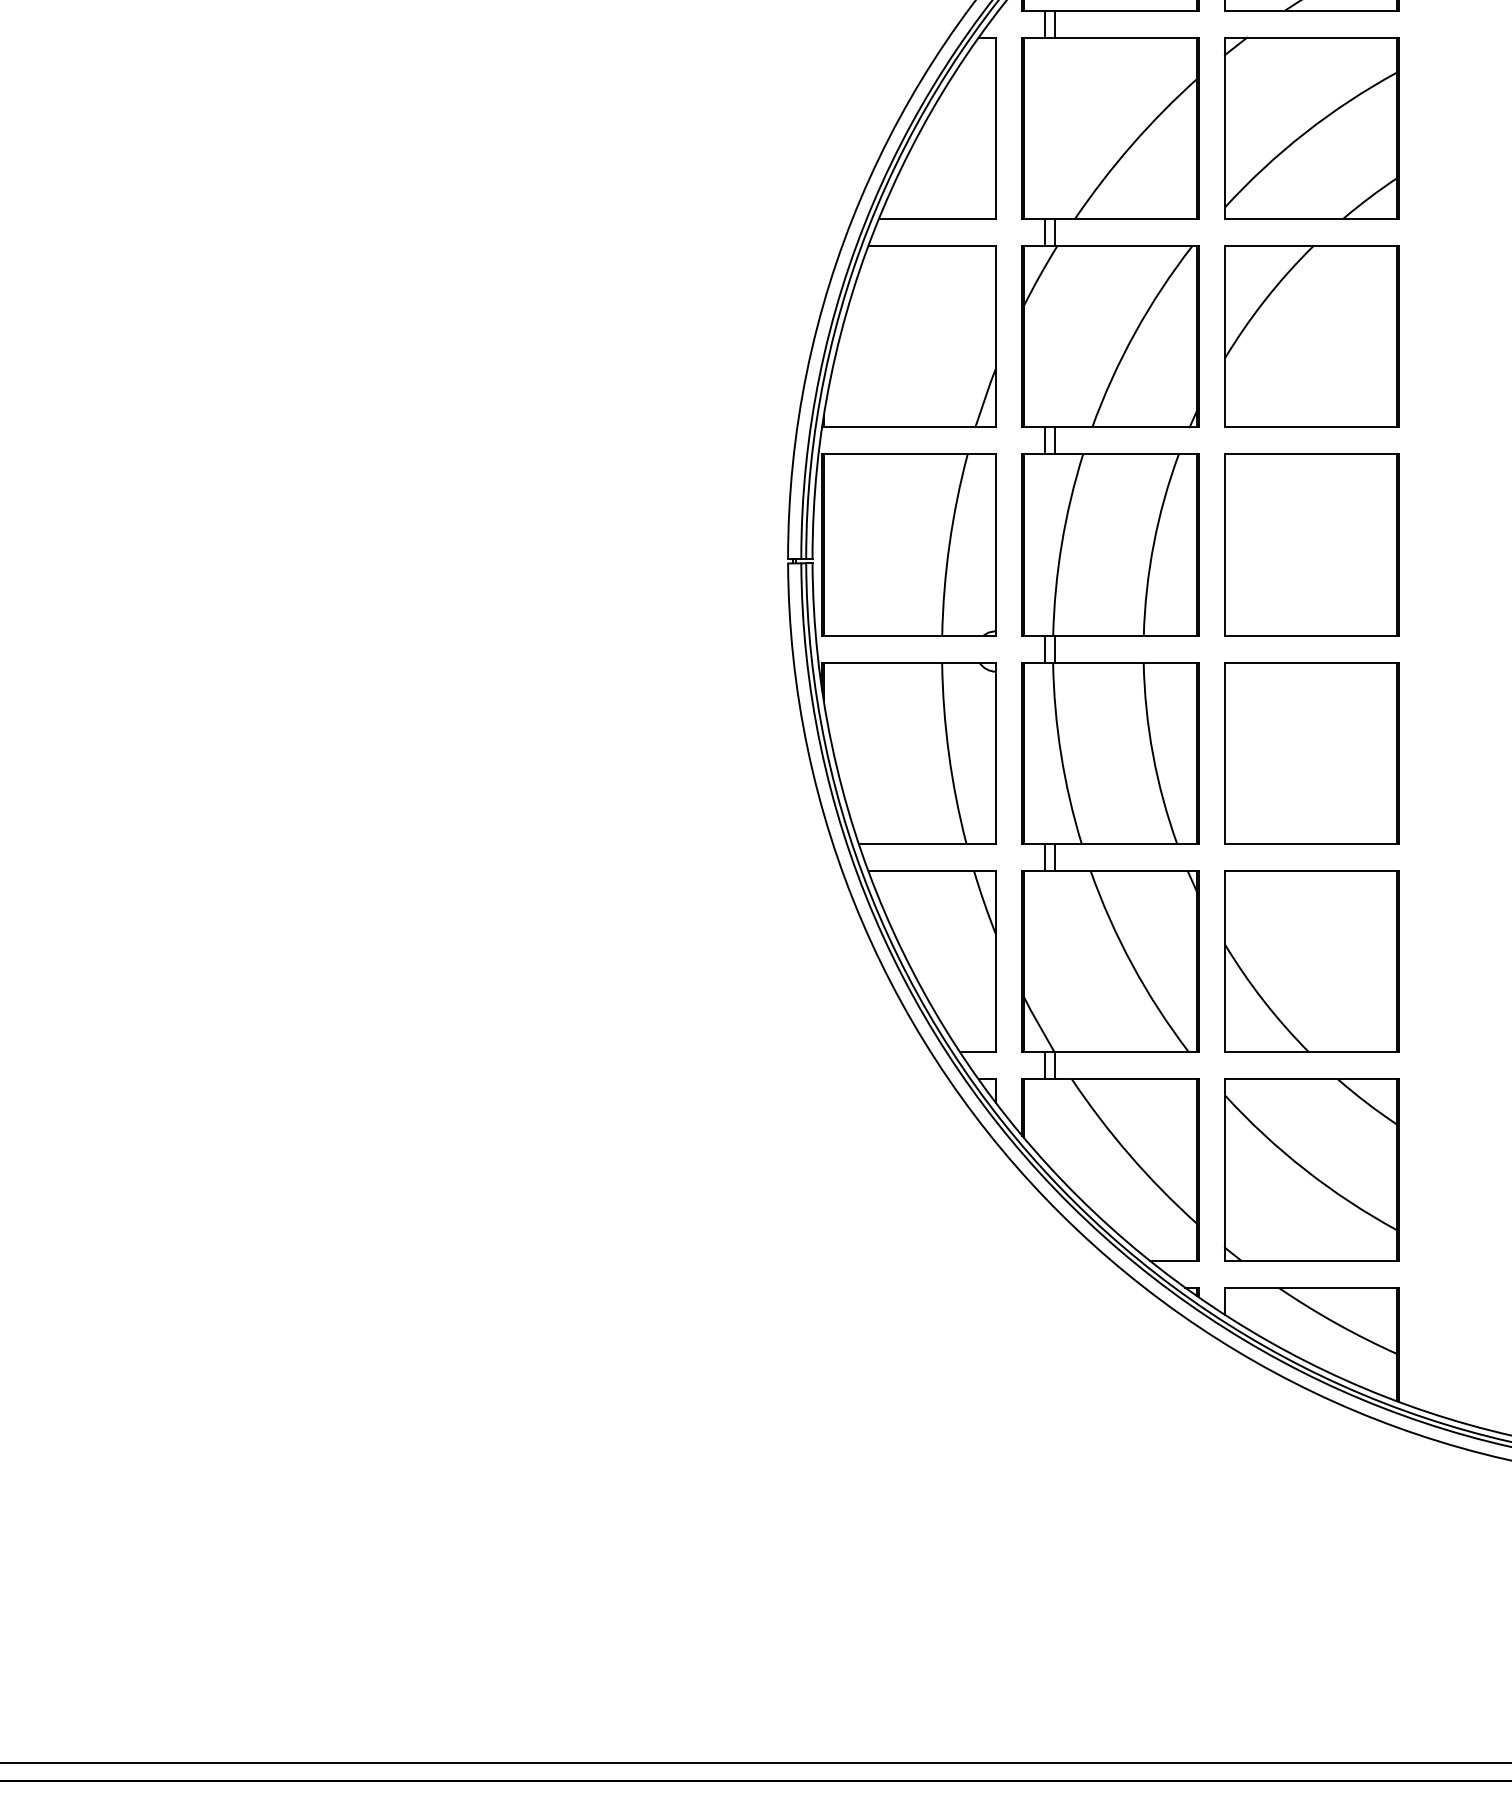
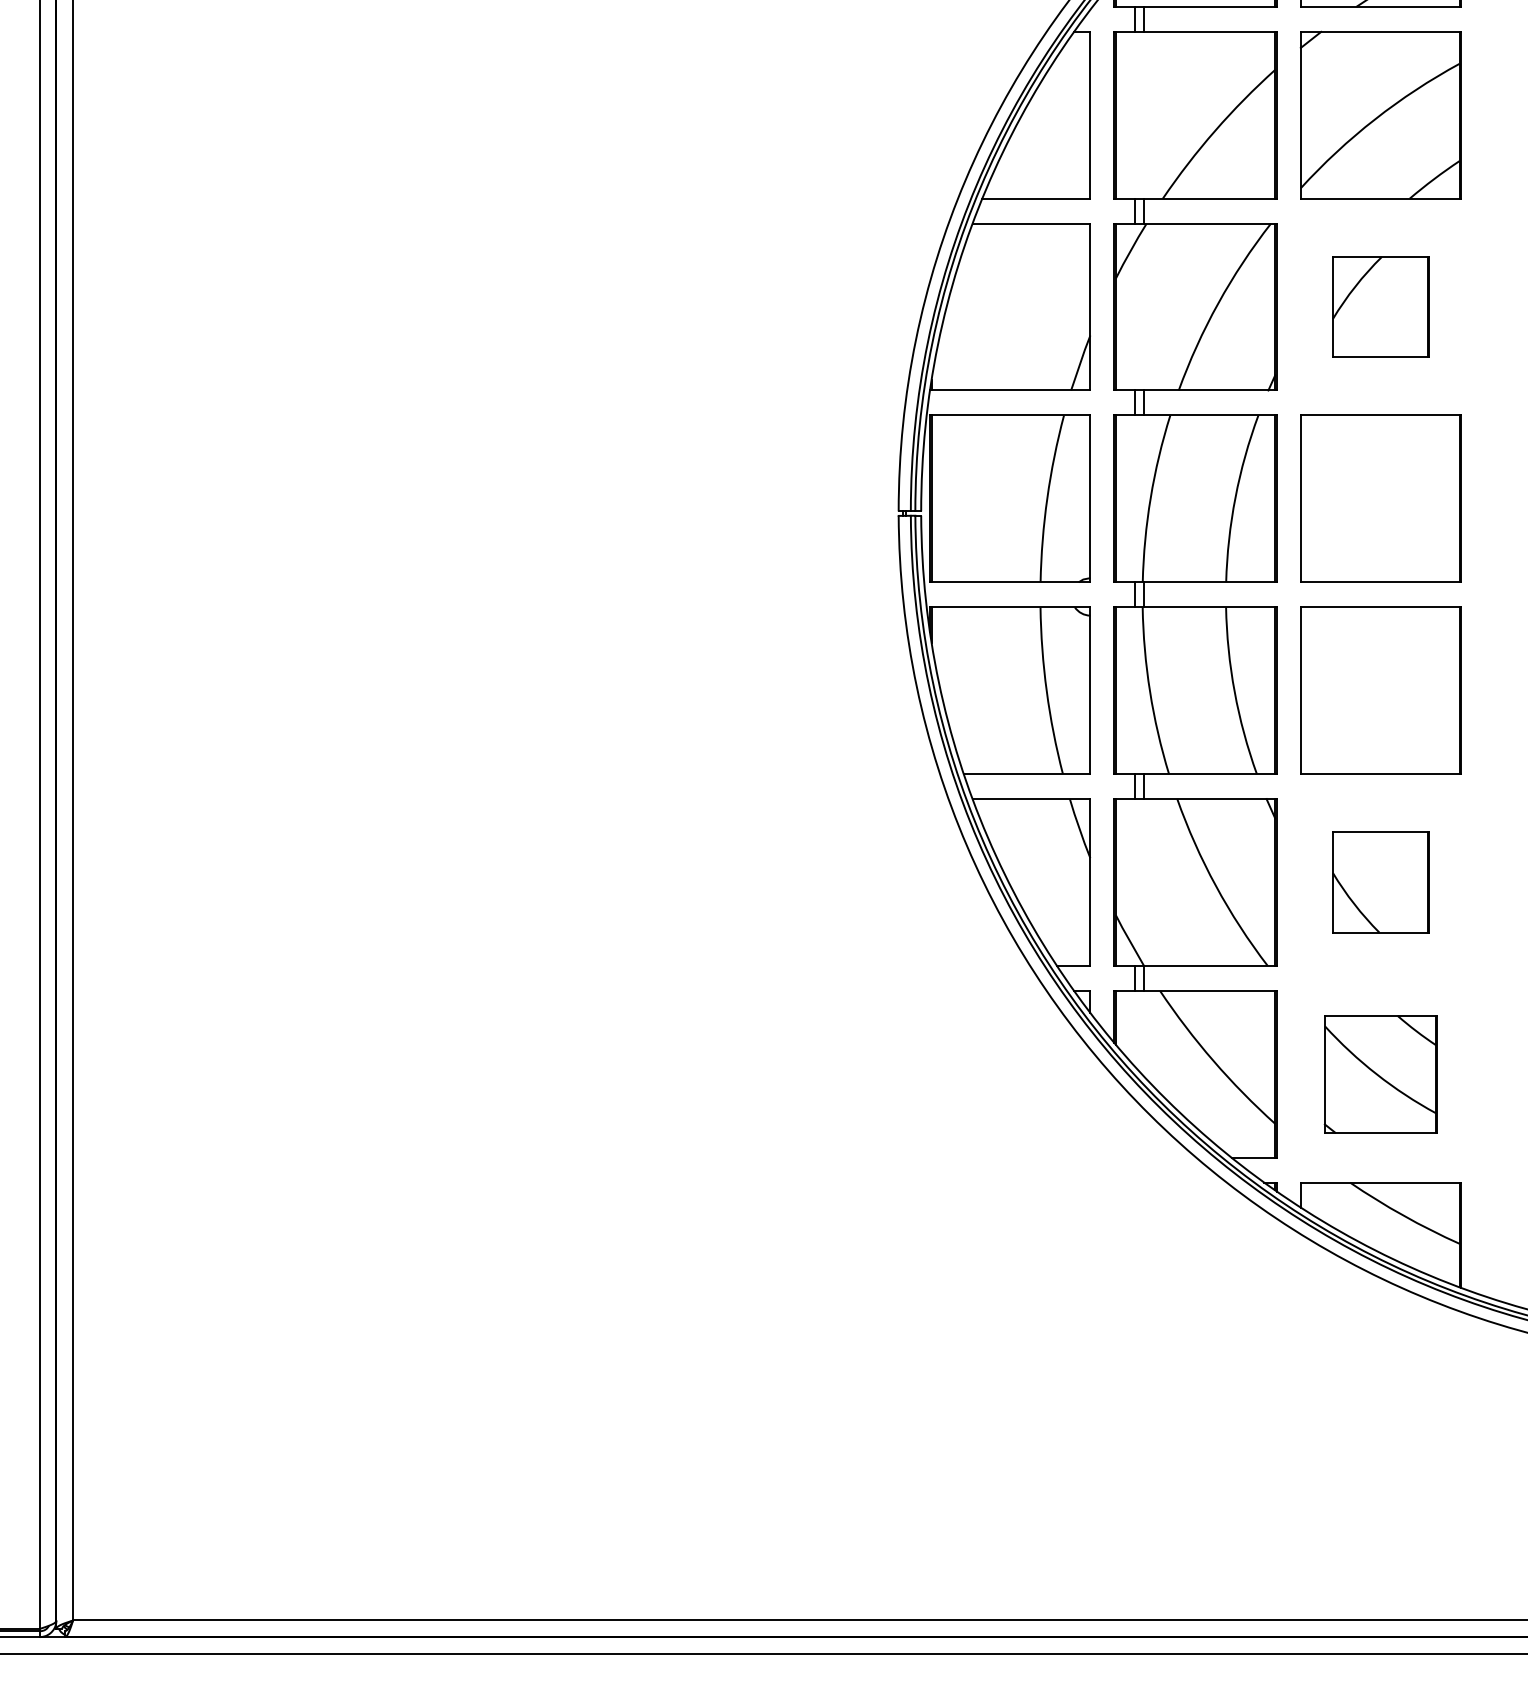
part: (1311, 336) -> (1380, 306), size x0.6
part: (1311, 961) -> (1380, 882), size x0.6
part: (1311, 1170) -> (1380, 1074), size x0.7

